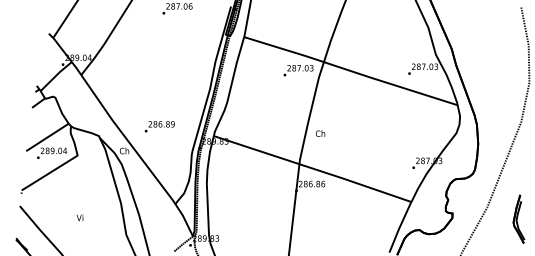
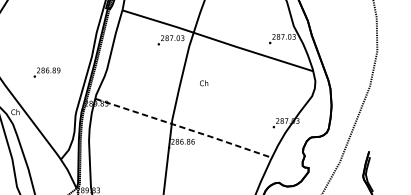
text: (159, 126) -> (46, 72), moved
text: (320, 133) -> (204, 83), moved
line: (313, 168) -> (184, 127), solid -> dashed

